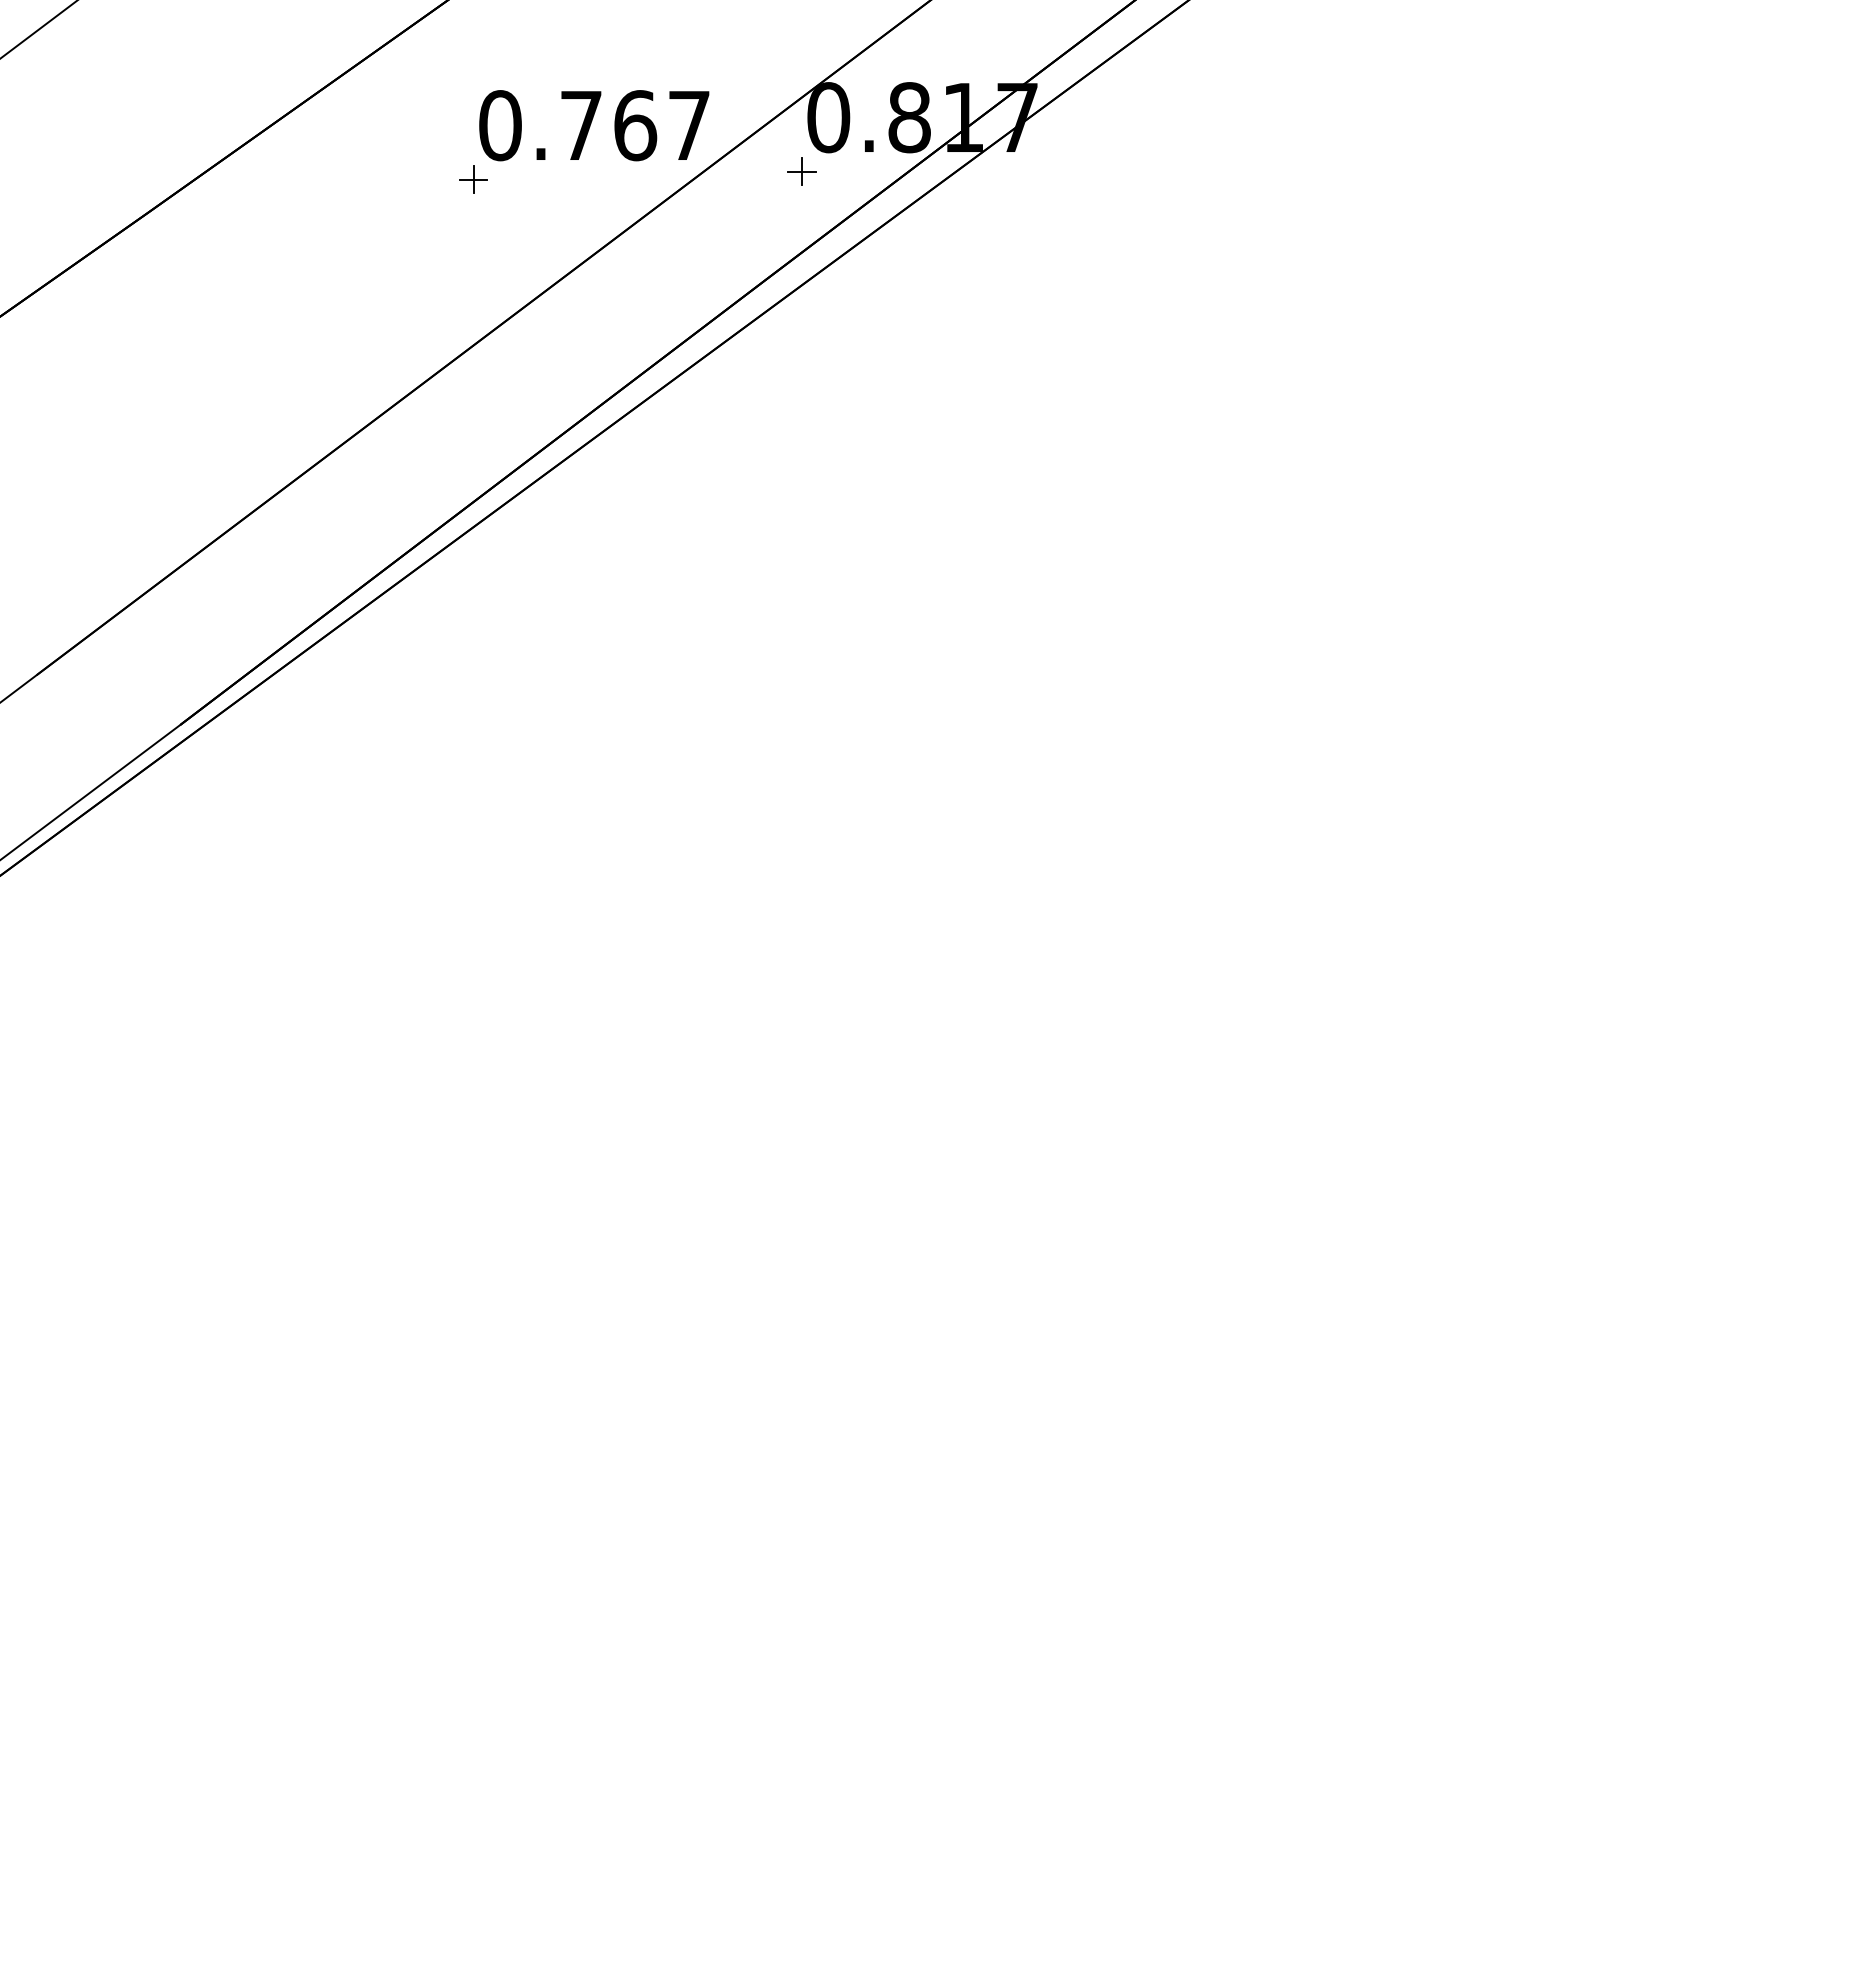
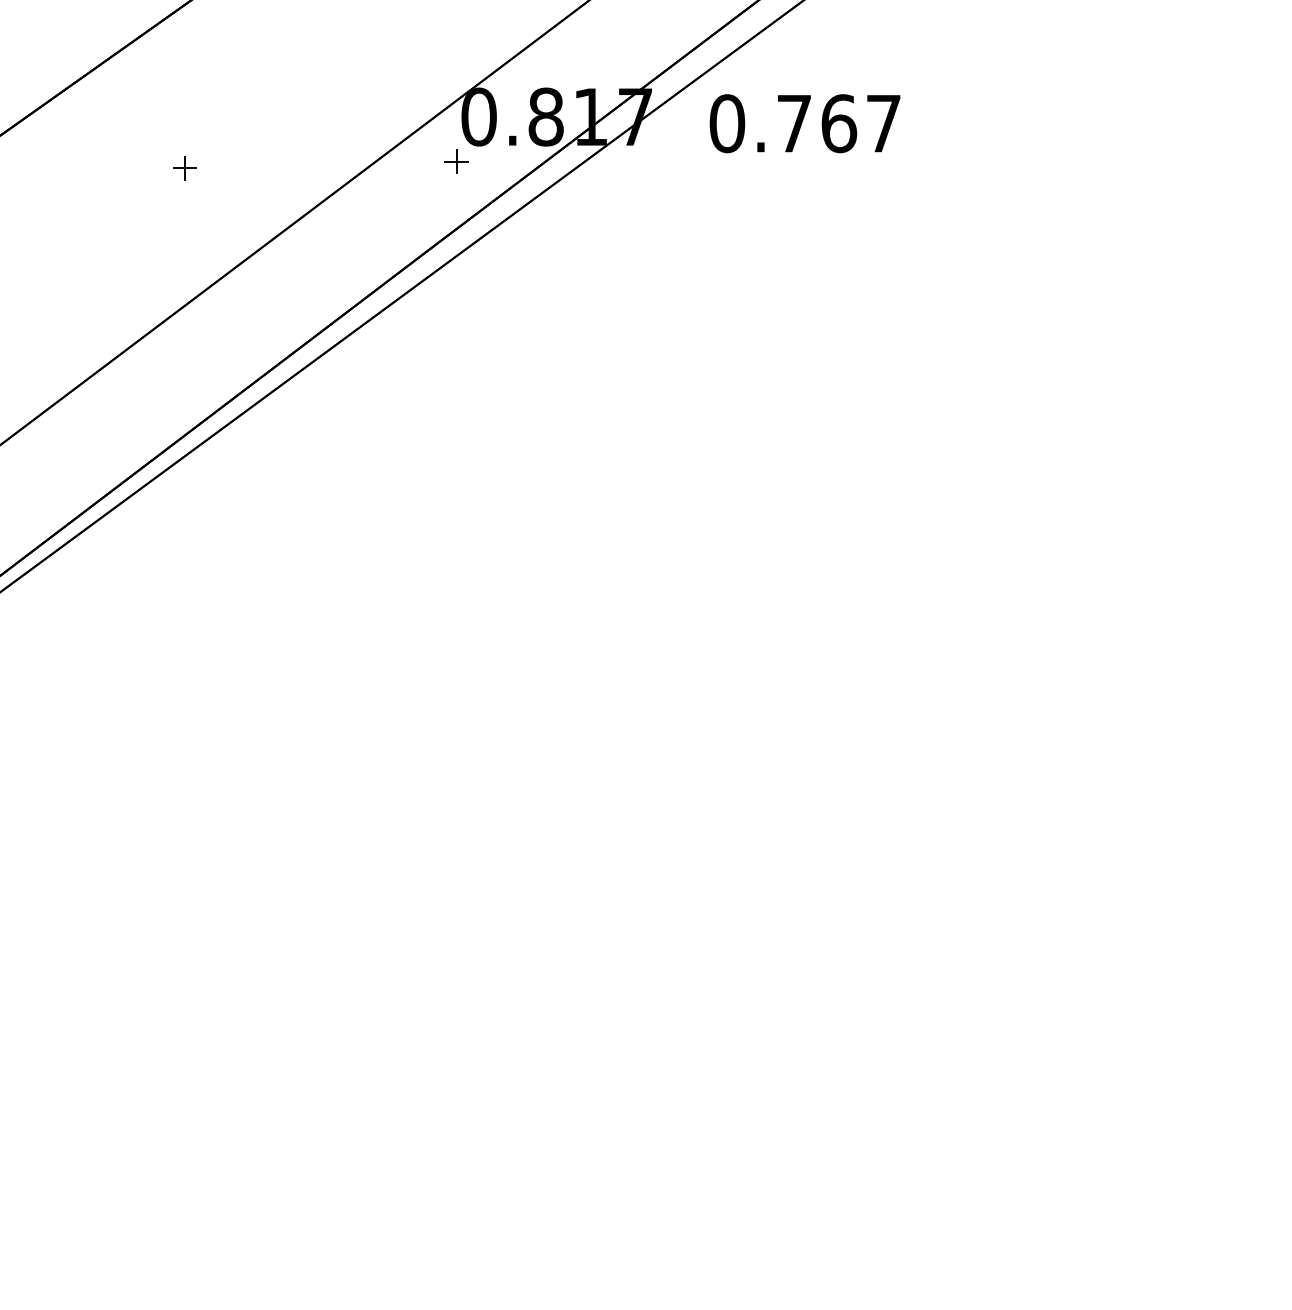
text: (594, 125) -> (805, 123), moved

